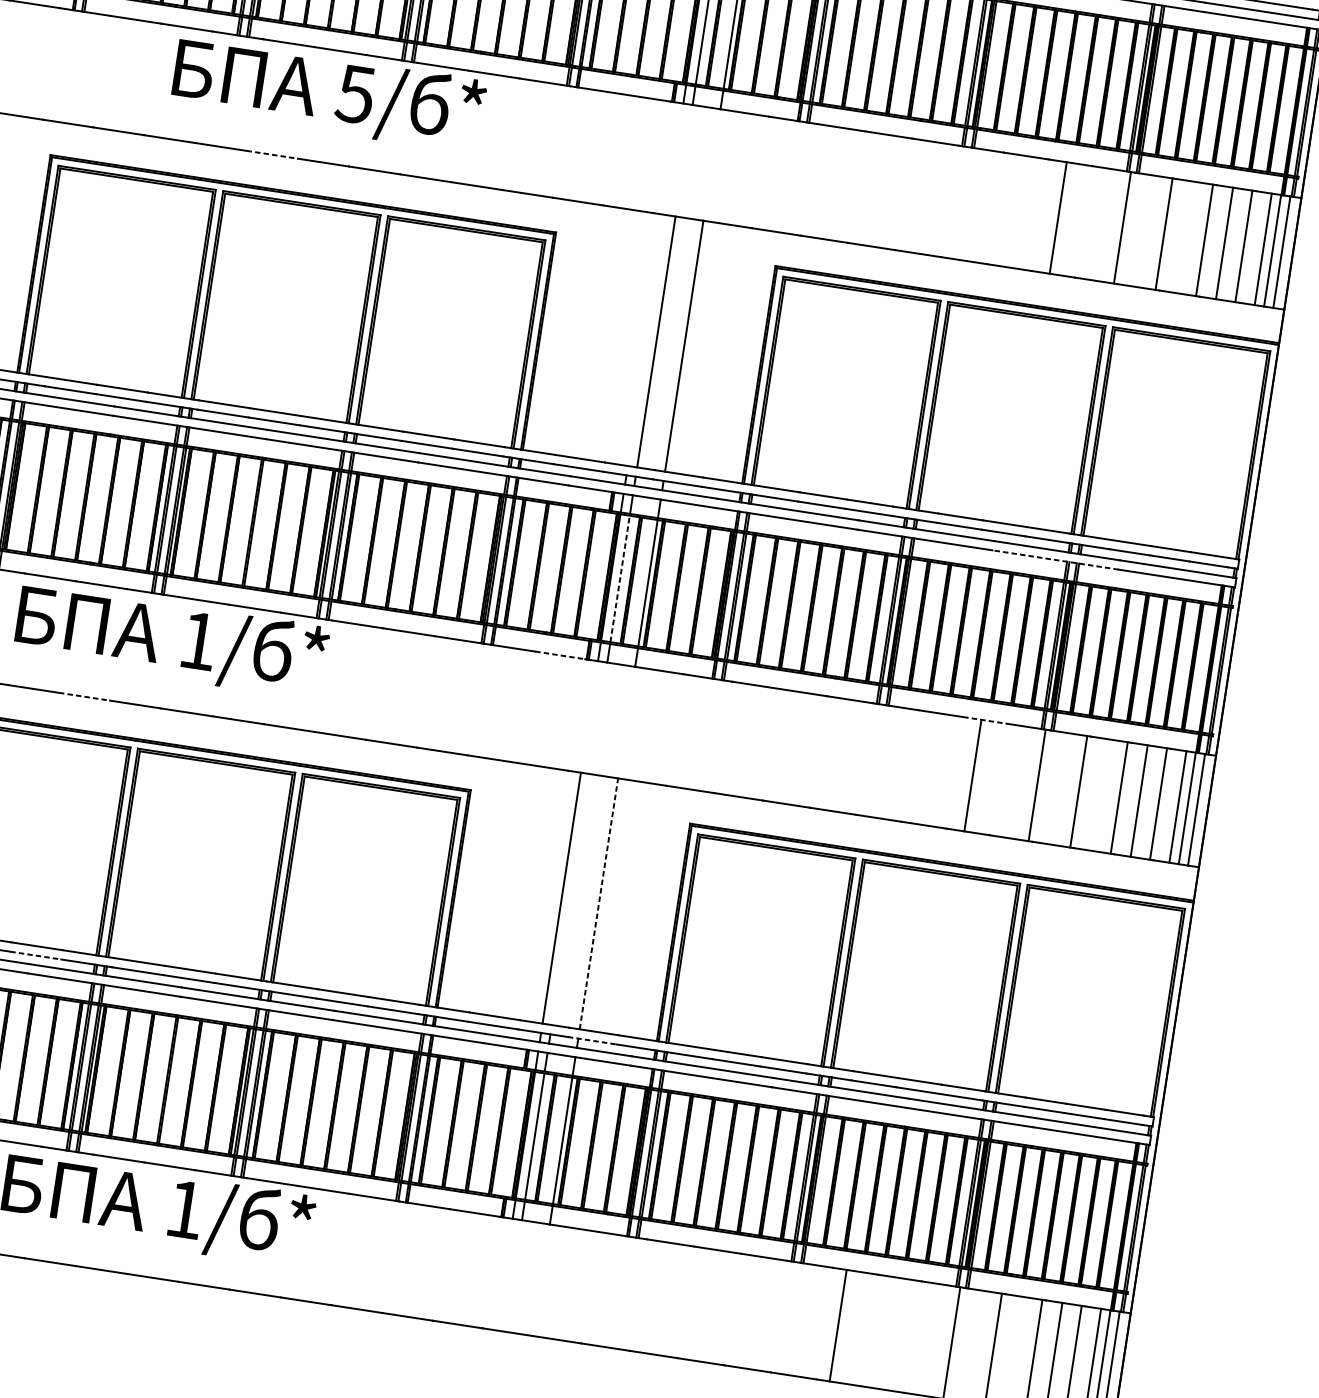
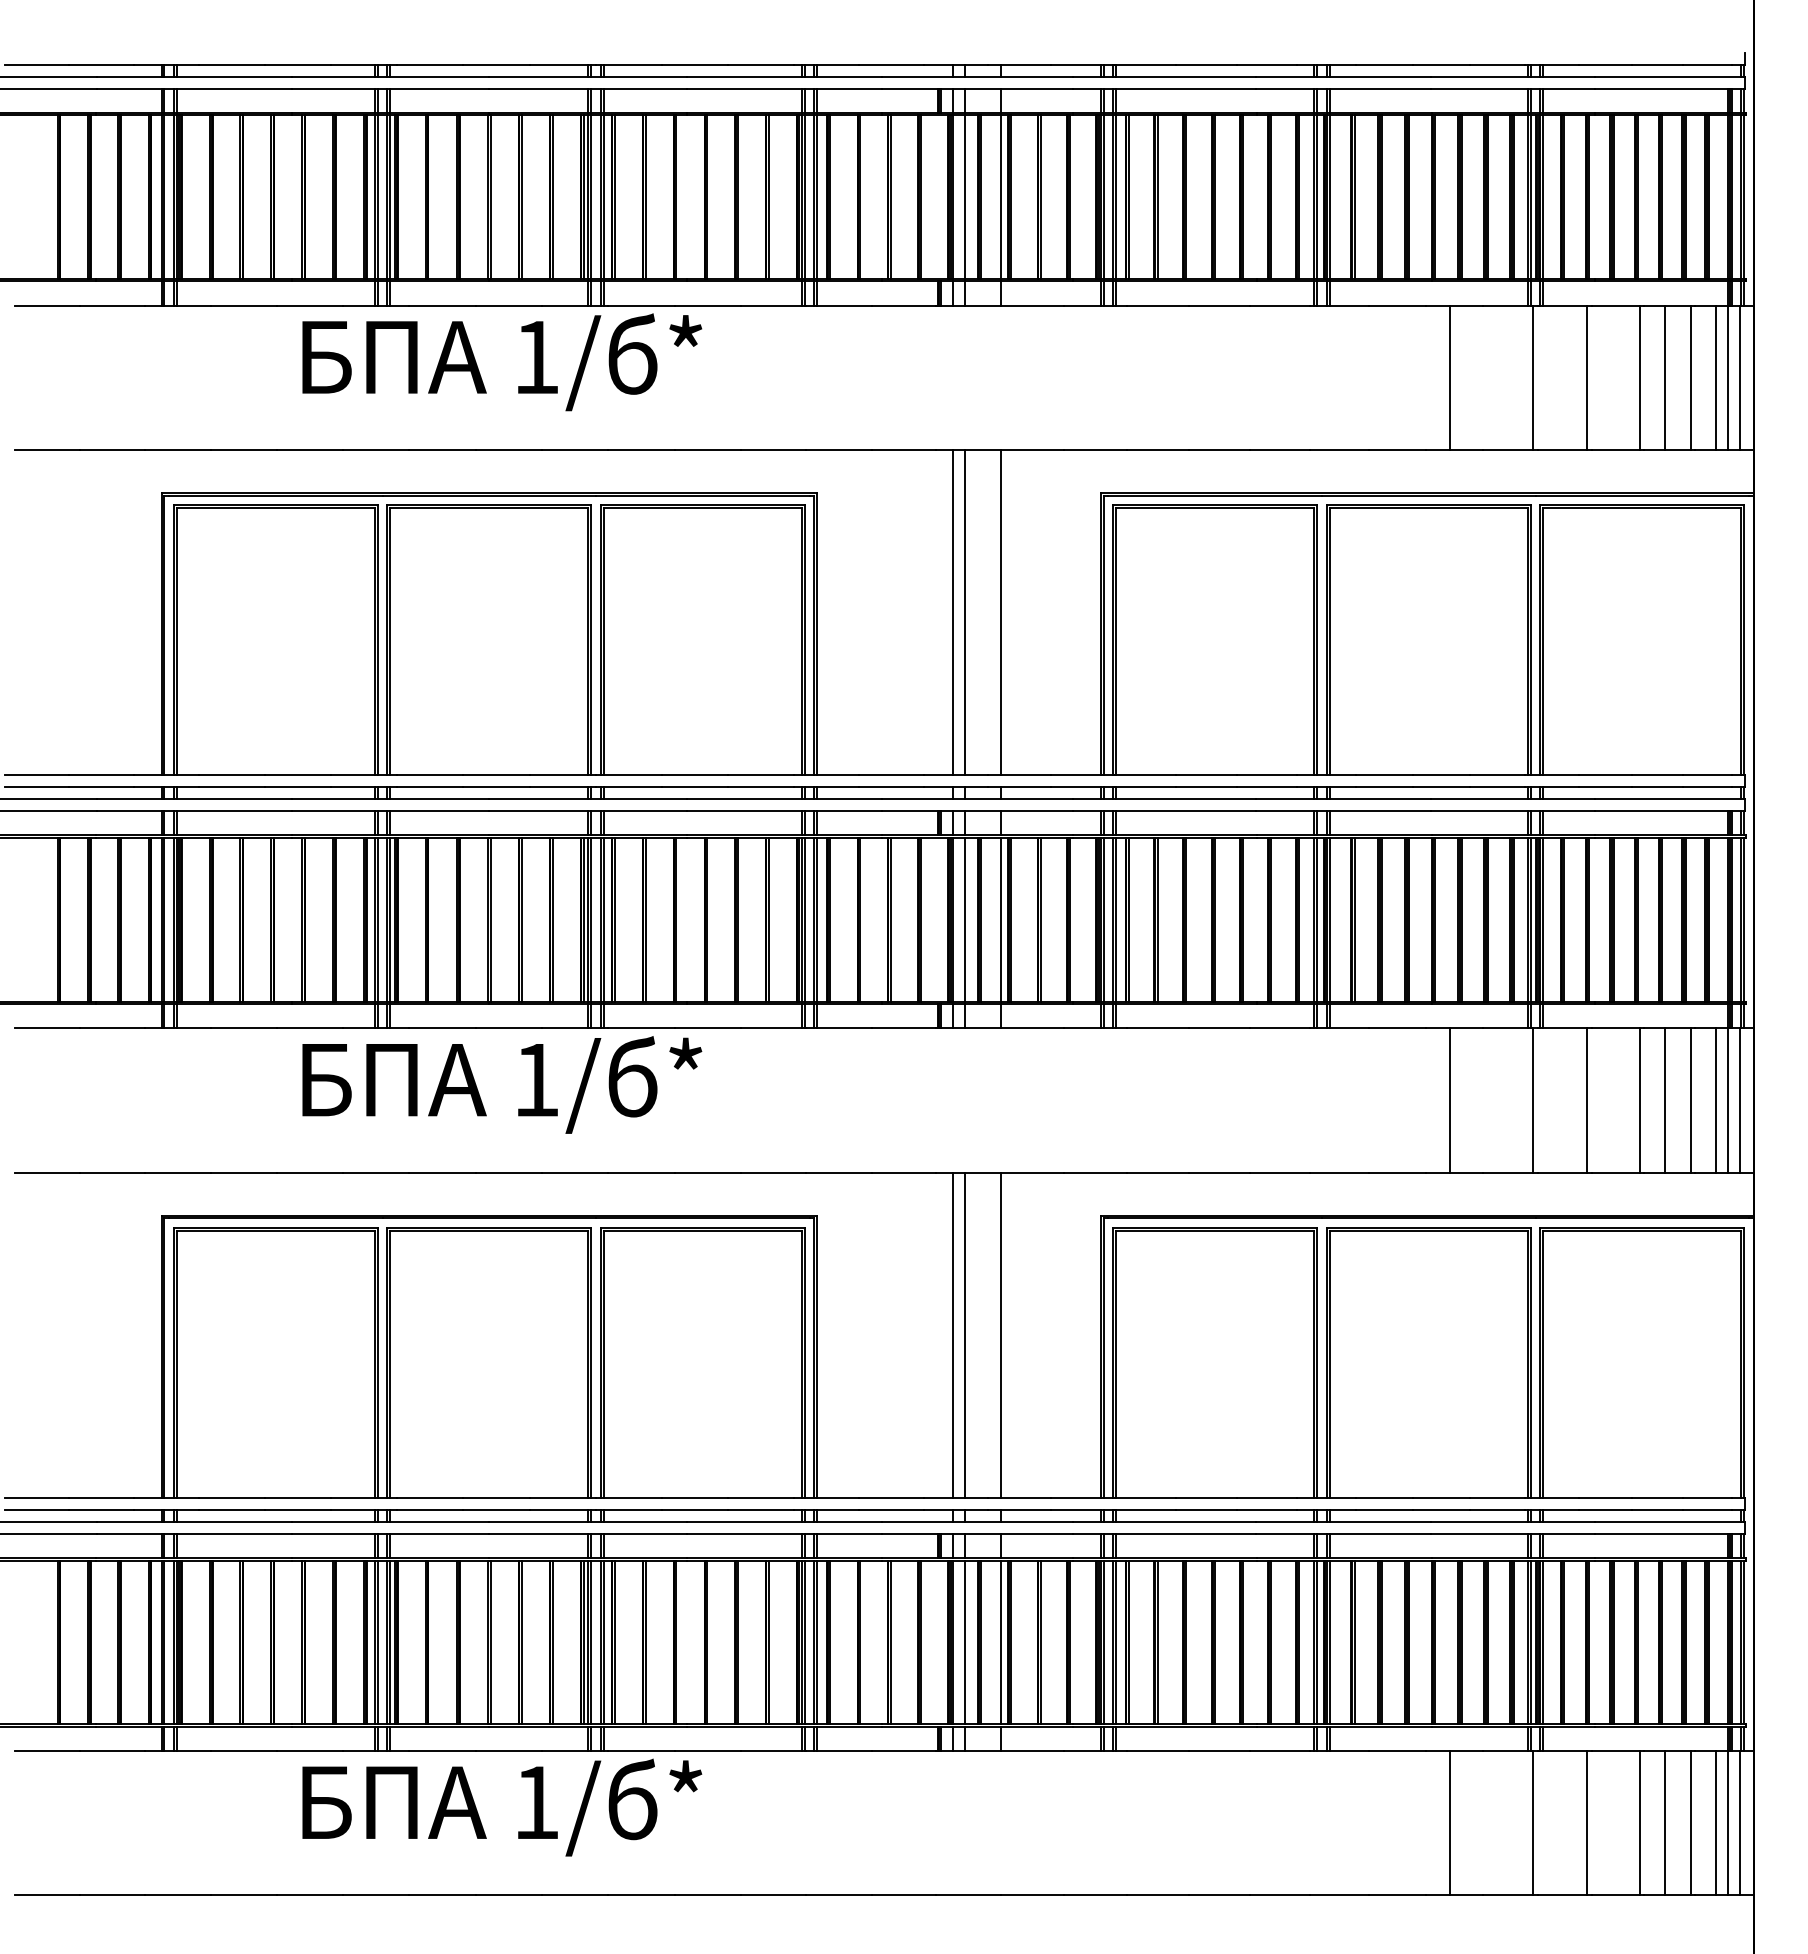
text: (355, 94) -> (535, 357), 5/ -> 1/
line: (272, 155) -> (442, 450), dashed -> solid
line: (647, 340) -> (953, 612), added
line: (1055, 560) -> (1512, 811), dashed -> solid
line: (620, 578) -> (965, 919), dashed -> solid
text: (172, 640) -> (502, 1084), moved
line: (560, 655) -> (904, 1028), dashed -> solid
line: (85, 696) -> (310, 1172), dashed -> solid
line: (985, 720) -> (1455, 1028), dashed -> solid
line: (571, 899) -> (965, 1334), added
line: (599, 904) -> (1001, 1335), dashed -> solid
line: (36, 955) -> (298, 1509), dashed -> solid
line: (592, 1040) -> (1019, 1509), dashed -> solid
line: (837, 1325) -> (1449, 1822), moved

